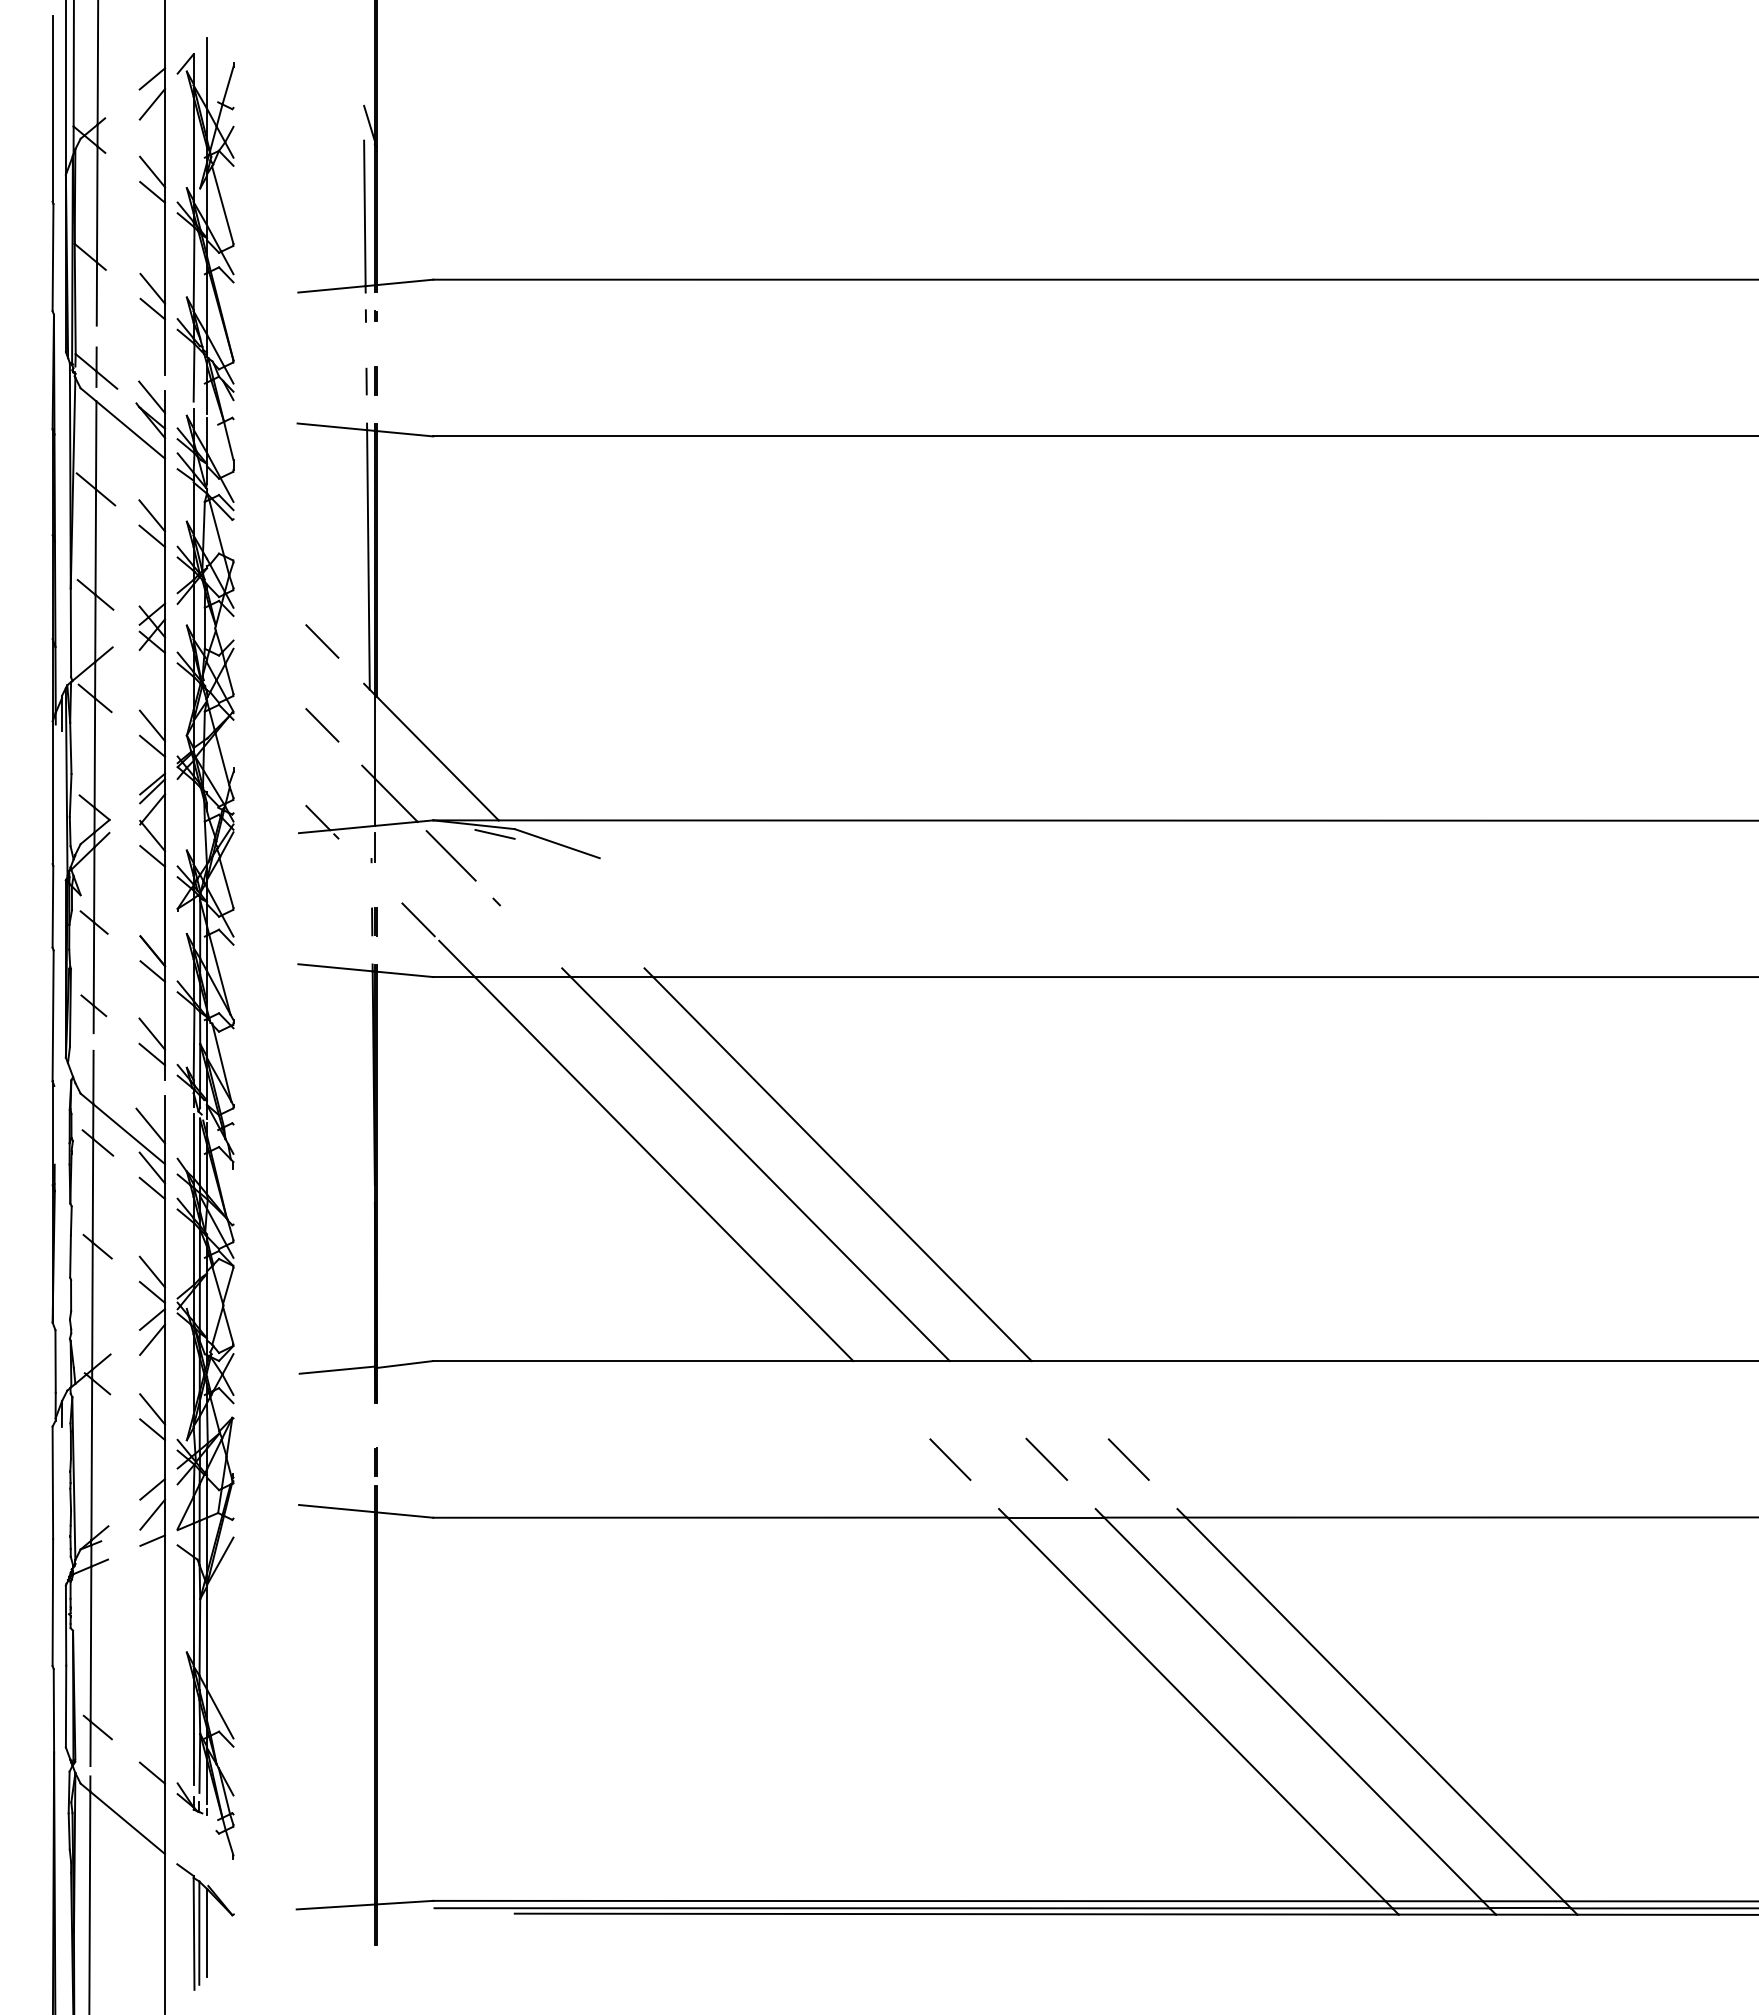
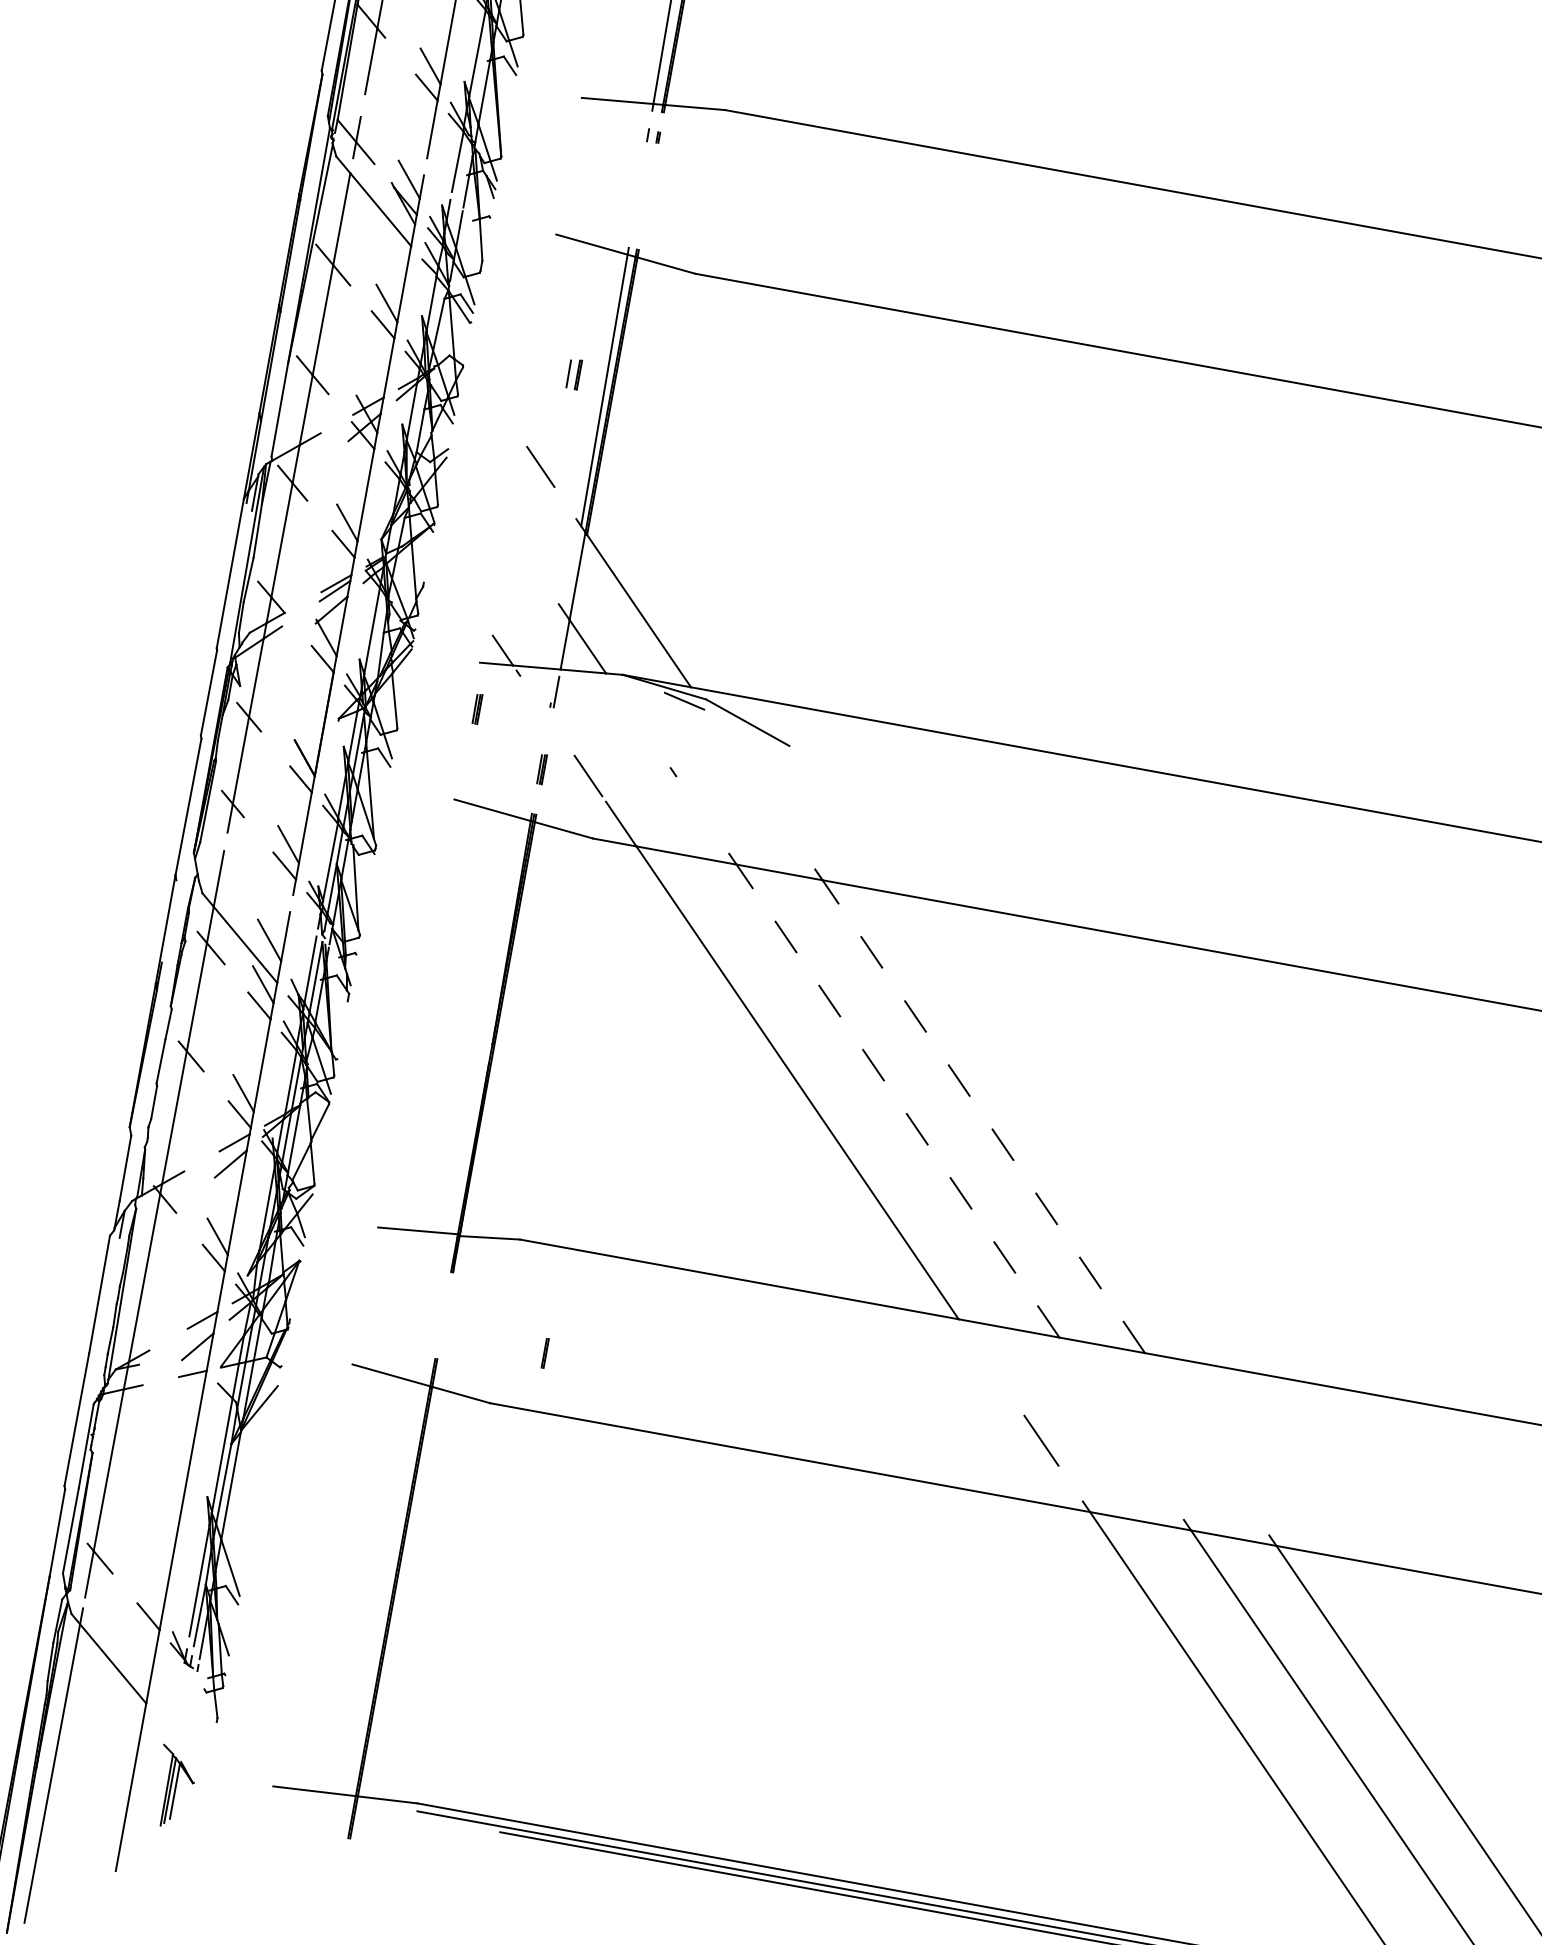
part: (371, 380) -> (574, 373), moved
line: (322, 725) -> (524, 554), removed
line: (450, 855) -> (633, 714), removed
part: (304, 876) -> (477, 709), added
line: (760, 1169) -> (898, 1101), solid -> dashed
line: (842, 1169) -> (983, 1117), solid -> dashed
line: (1046, 1458) -> (1142, 1457), removed
line: (1128, 1459) -> (1227, 1474), removed
line: (375, 1461) -> (545, 1352), moved
part: (205, 1926) -> (174, 1786), size x0.6

